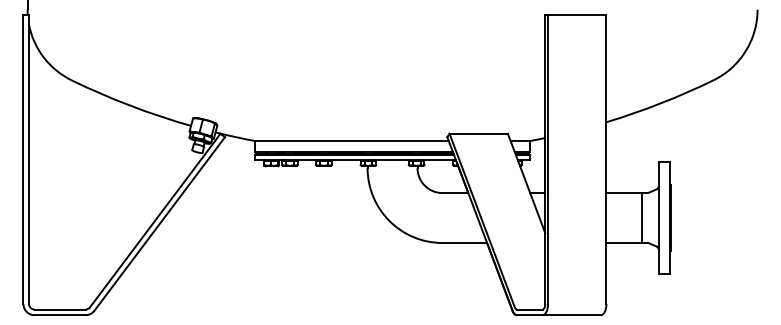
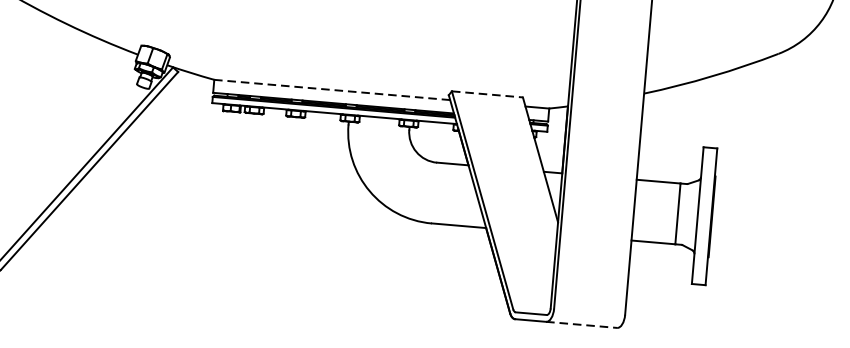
line: (479, 133) -> (488, 94), solid -> dashed
line: (351, 141) -> (331, 90), solid -> dashed
line: (572, 315) -> (582, 325), solid -> dashed

